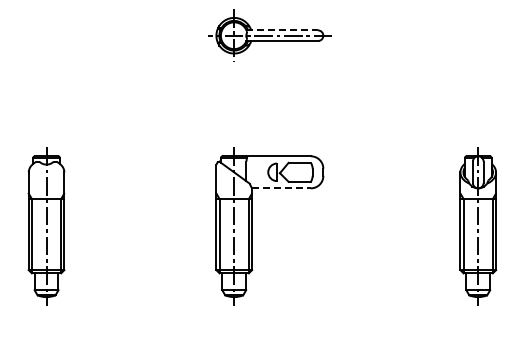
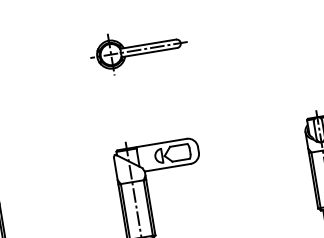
line: (282, 30) -> (148, 44), dashed -> solid
line: (281, 188) -> (167, 167), dashed -> solid

